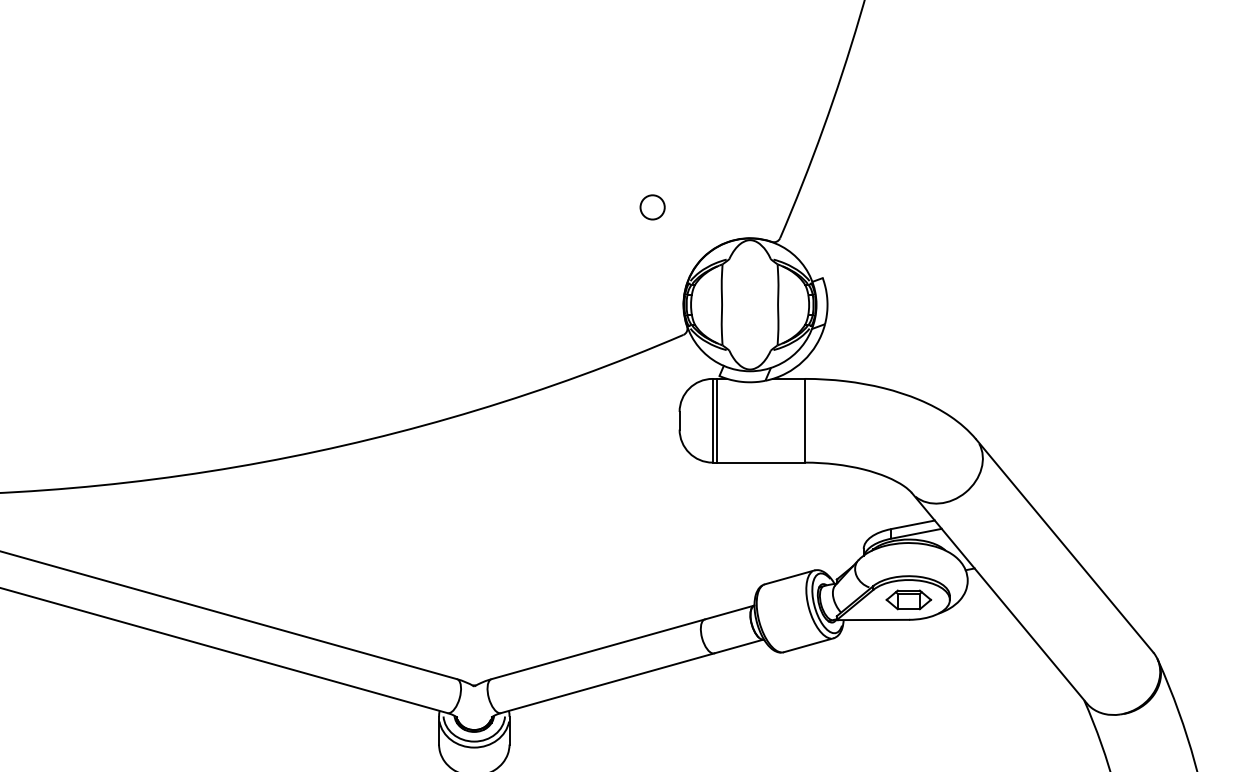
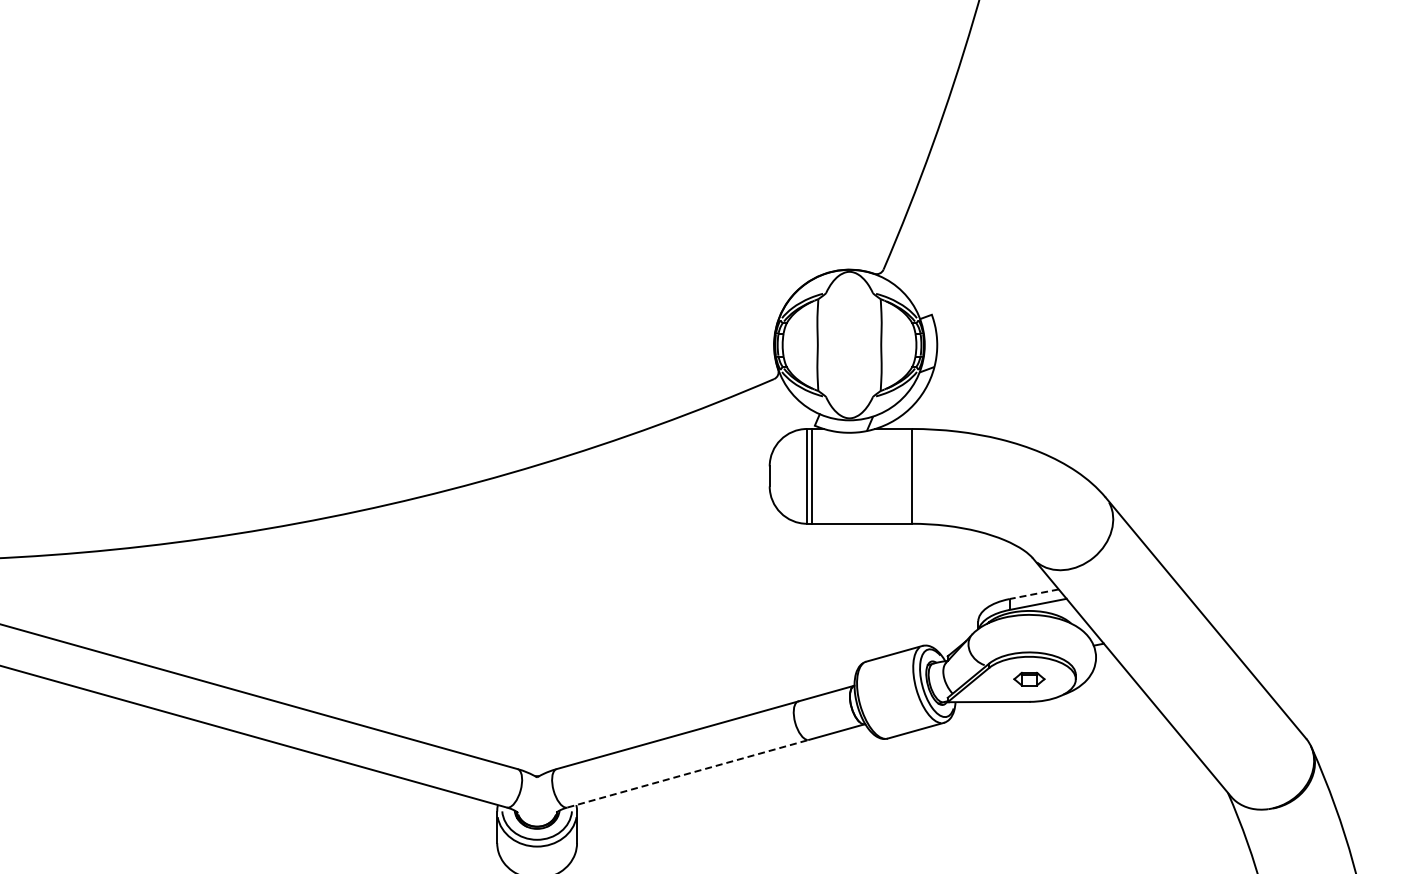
circle: (652, 207) -> (738, 234), removed
line: (912, 525) -> (1033, 594), solid -> dashed
part: (908, 599) -> (1029, 678), size x0.6
line: (607, 683) -> (688, 773), solid -> dashed

